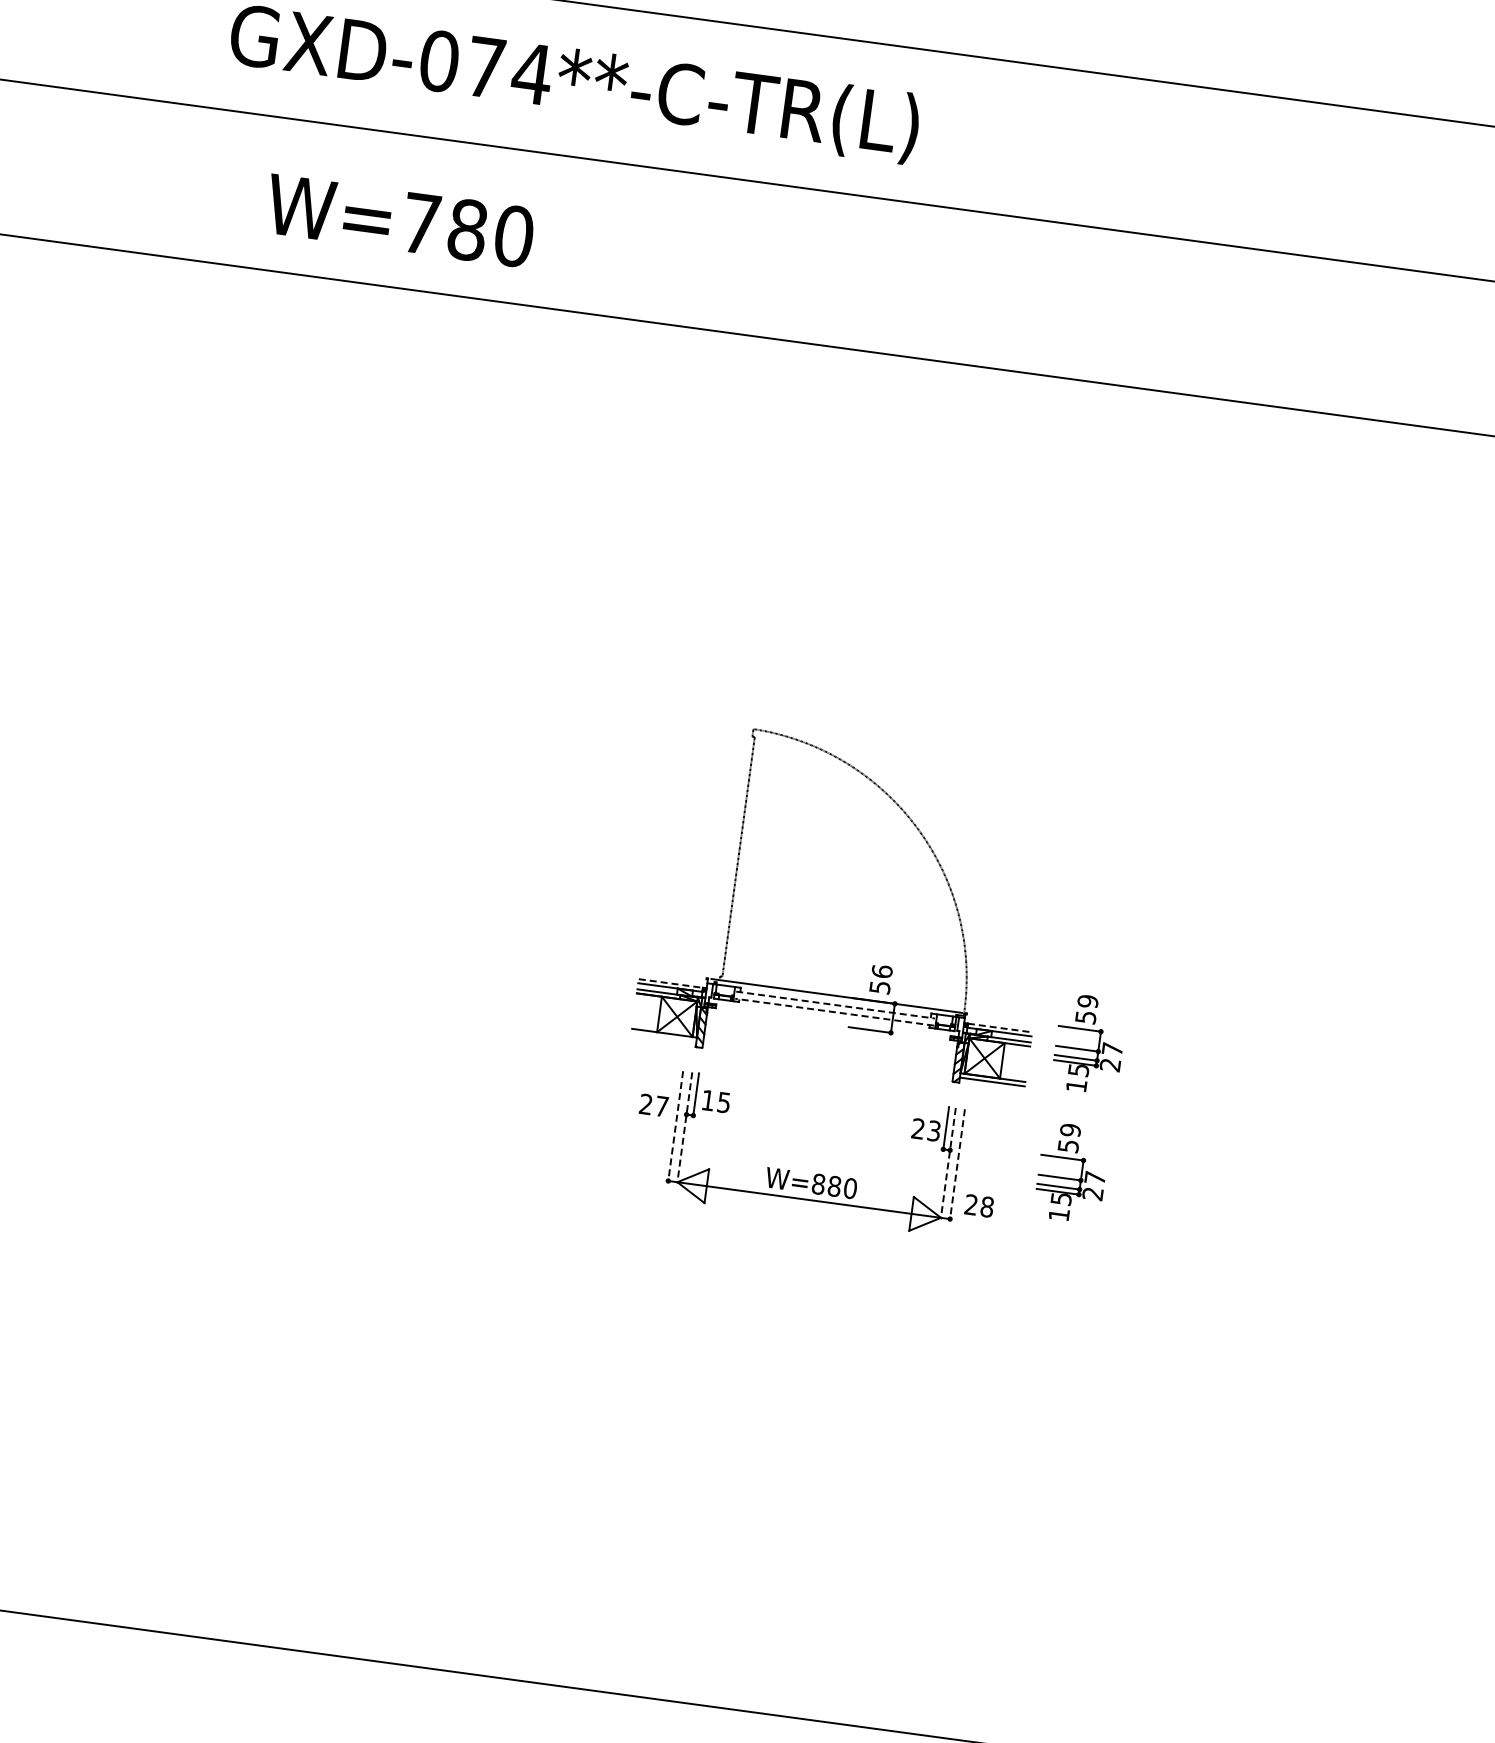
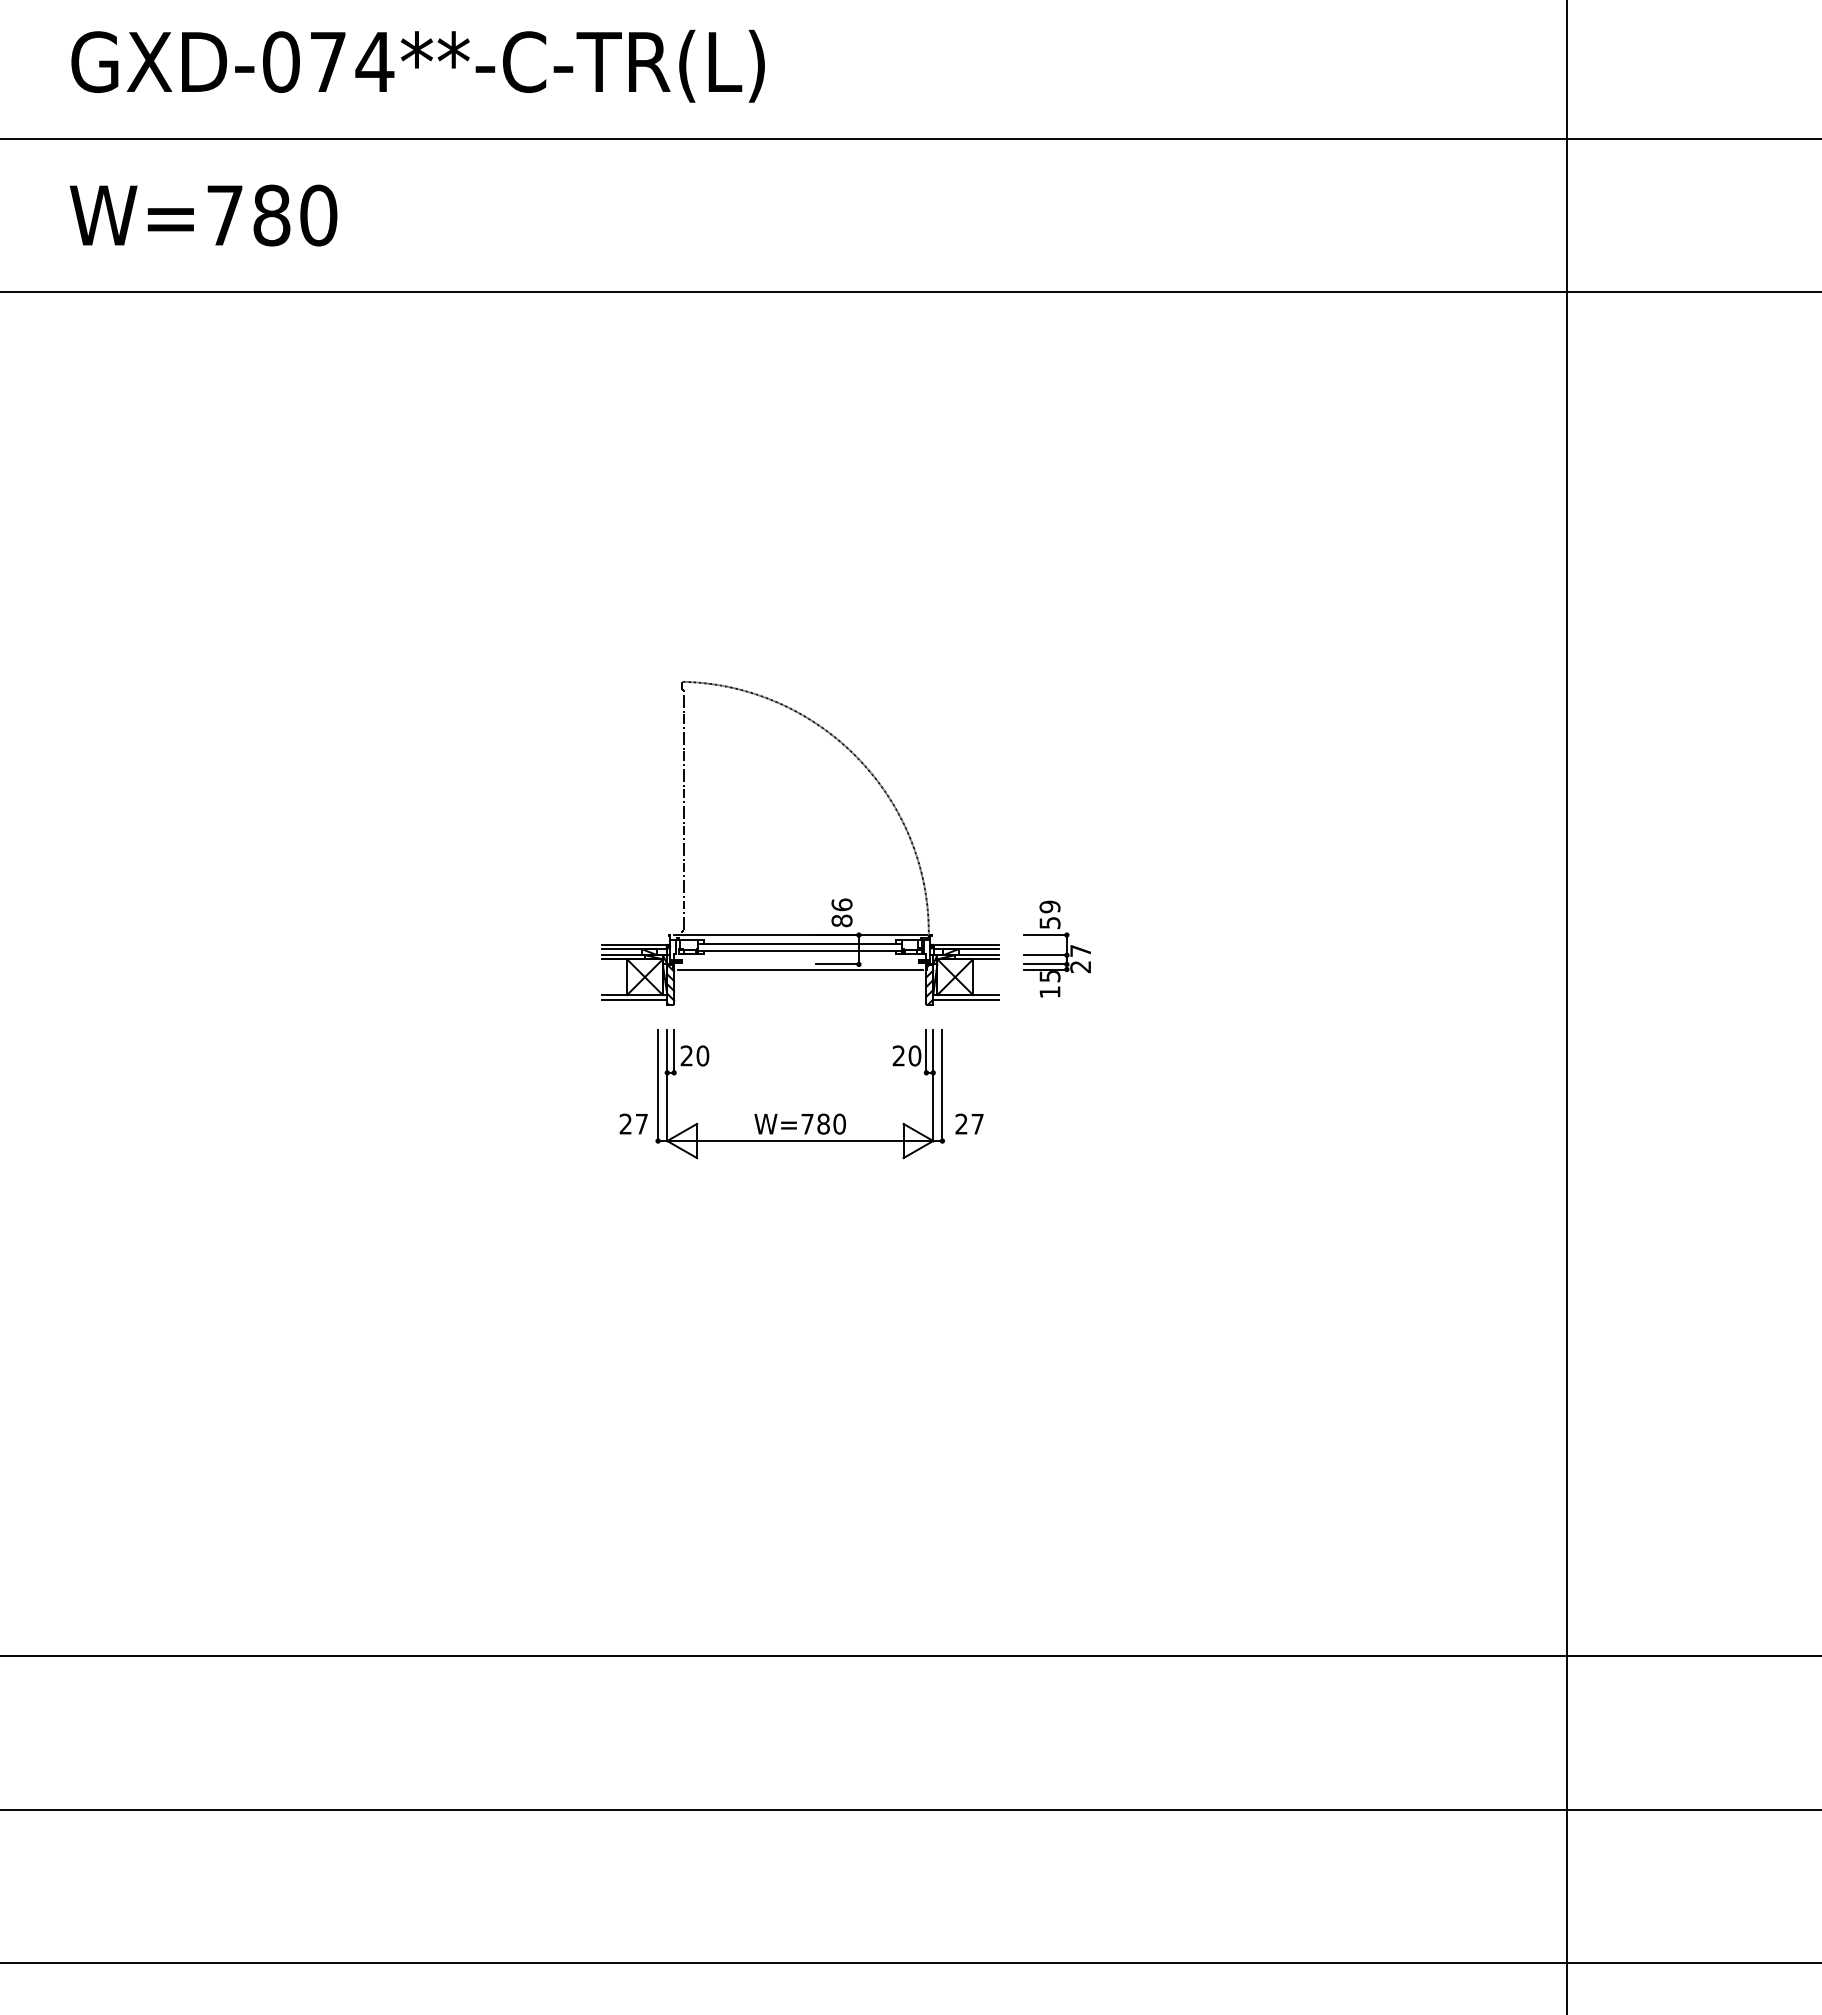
text: (399, 220) -> (203, 215), moved
line: (671, 983) -> (634, 944), dashed -> solid
text: (879, 987) -> (841, 920), 56 -> 86
line: (835, 1005) -> (800, 944), dashed -> solid
line: (833, 1012) -> (799, 951), dashed -> solid
line: (1000, 1027) -> (966, 944), dashed -> solid
line: (832, 1030) -> (800, 969), added
line: (663, 1037) -> (634, 999), added
text: (715, 1101) -> (694, 1055), 15 -> 20
text: (653, 1104) -> (633, 1123), moved
line: (676, 1127) -> (658, 1086), dashed -> solid
line: (684, 1128) -> (667, 1086), dashed -> solid
text: (933, 1130) -> (914, 1055), 23 -> 20
line: (948, 1163) -> (933, 1086), dashed -> solid
line: (957, 1165) -> (942, 1086), dashed -> solid
part: (1071, 1172) -> (1056, 1078), removed
text: (818, 1183) -> (807, 1123), W=880 -> W=780
text: (987, 1206) -> (977, 1123), 28 -> 27

